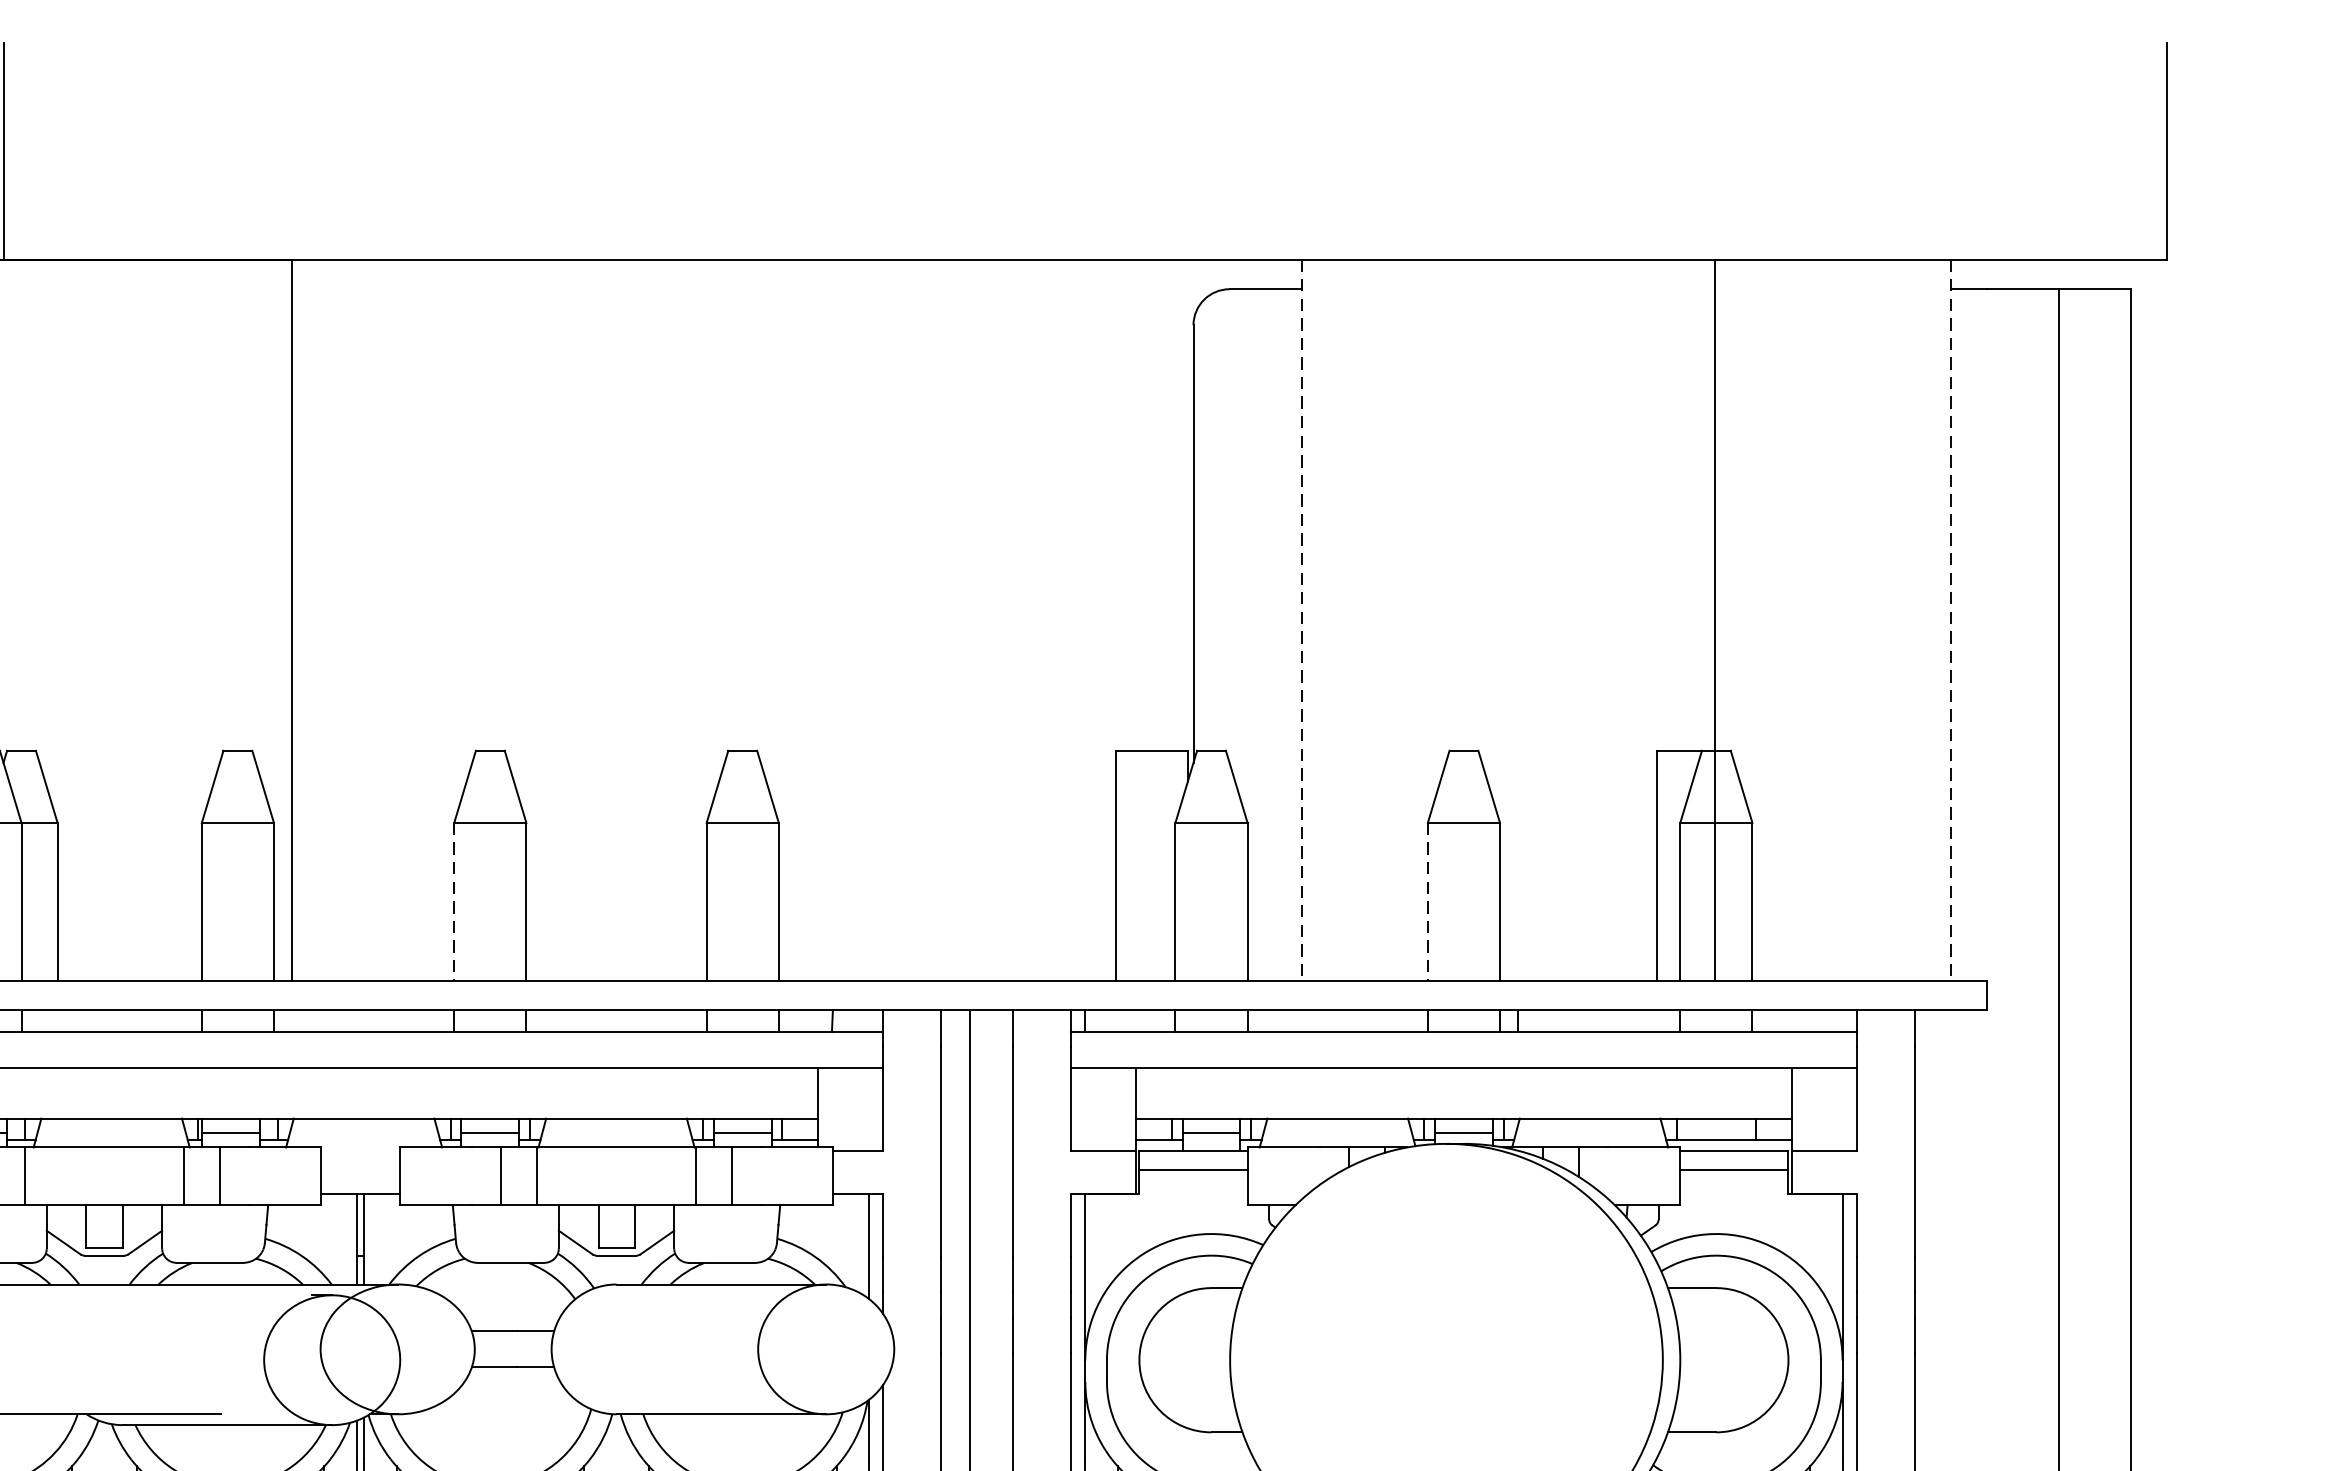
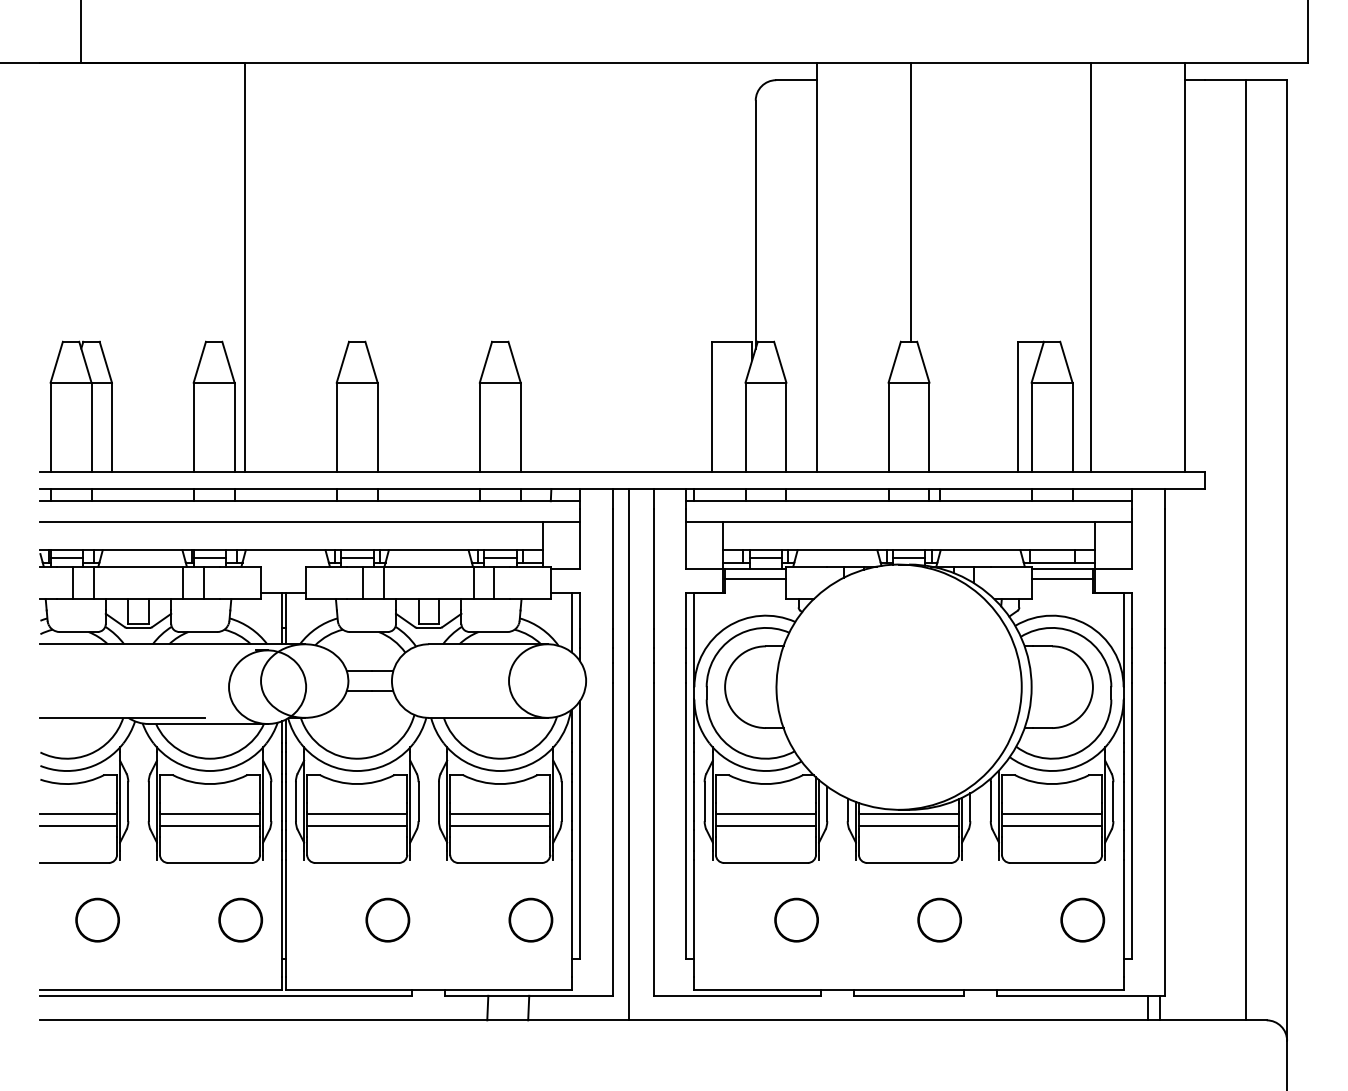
line: (1468, 504) -> (911, 202), added
line: (1715, 619) -> (1090, 267), moved
line: (1302, 621) -> (817, 268), dashed -> solid
line: (1949, 621) -> (1184, 268), dashed -> solid
line: (453, 901) -> (336, 427), dashed -> solid
line: (1427, 901) -> (888, 427), dashed -> solid

